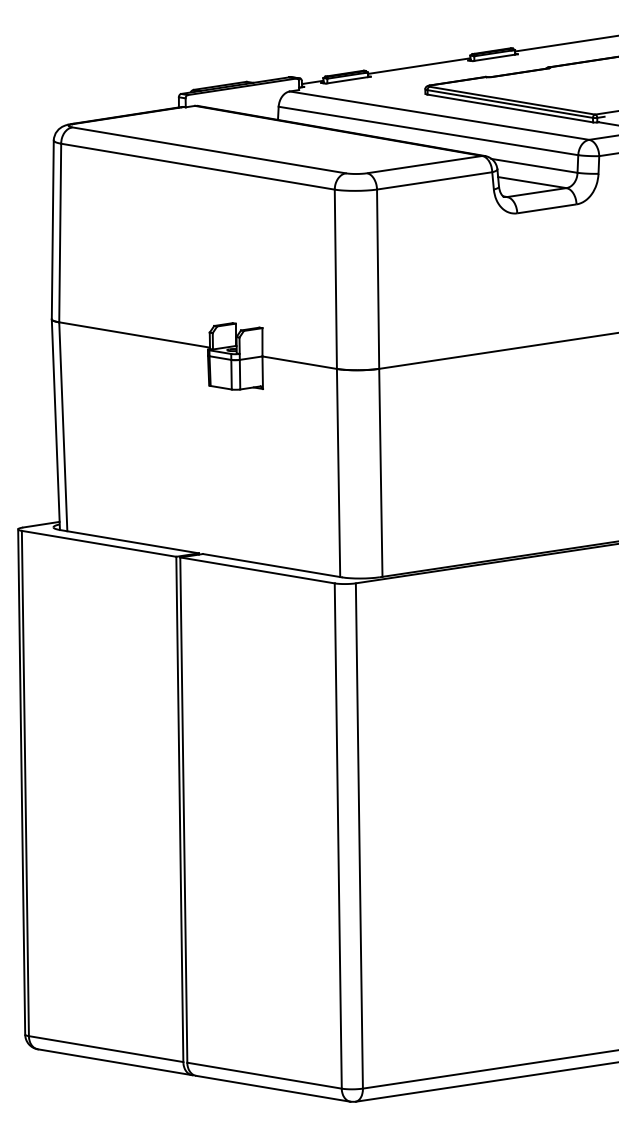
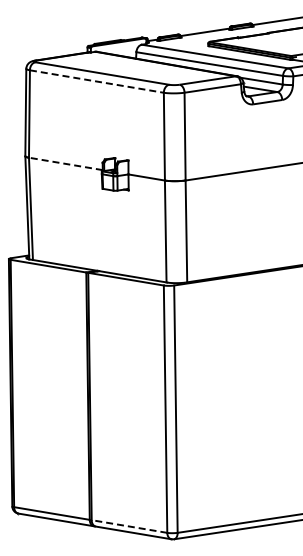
line: (197, 166) -> (96, 81), solid -> dashed
line: (133, 334) -> (65, 163), solid -> dashed
line: (264, 1075) -> (129, 526), solid -> dashed

